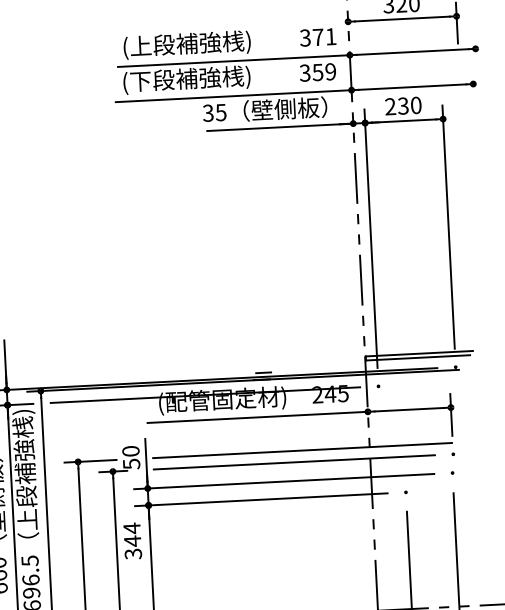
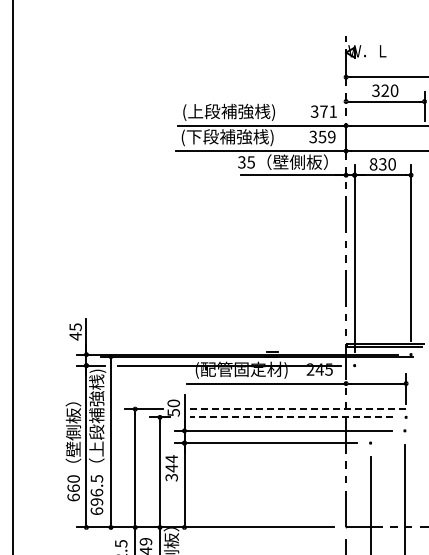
text: (390, 106) -> (373, 164), 230 -> 830
line: (302, 451) -> (297, 409), solid -> dashed
line: (294, 462) -> (291, 417), solid -> dashed

